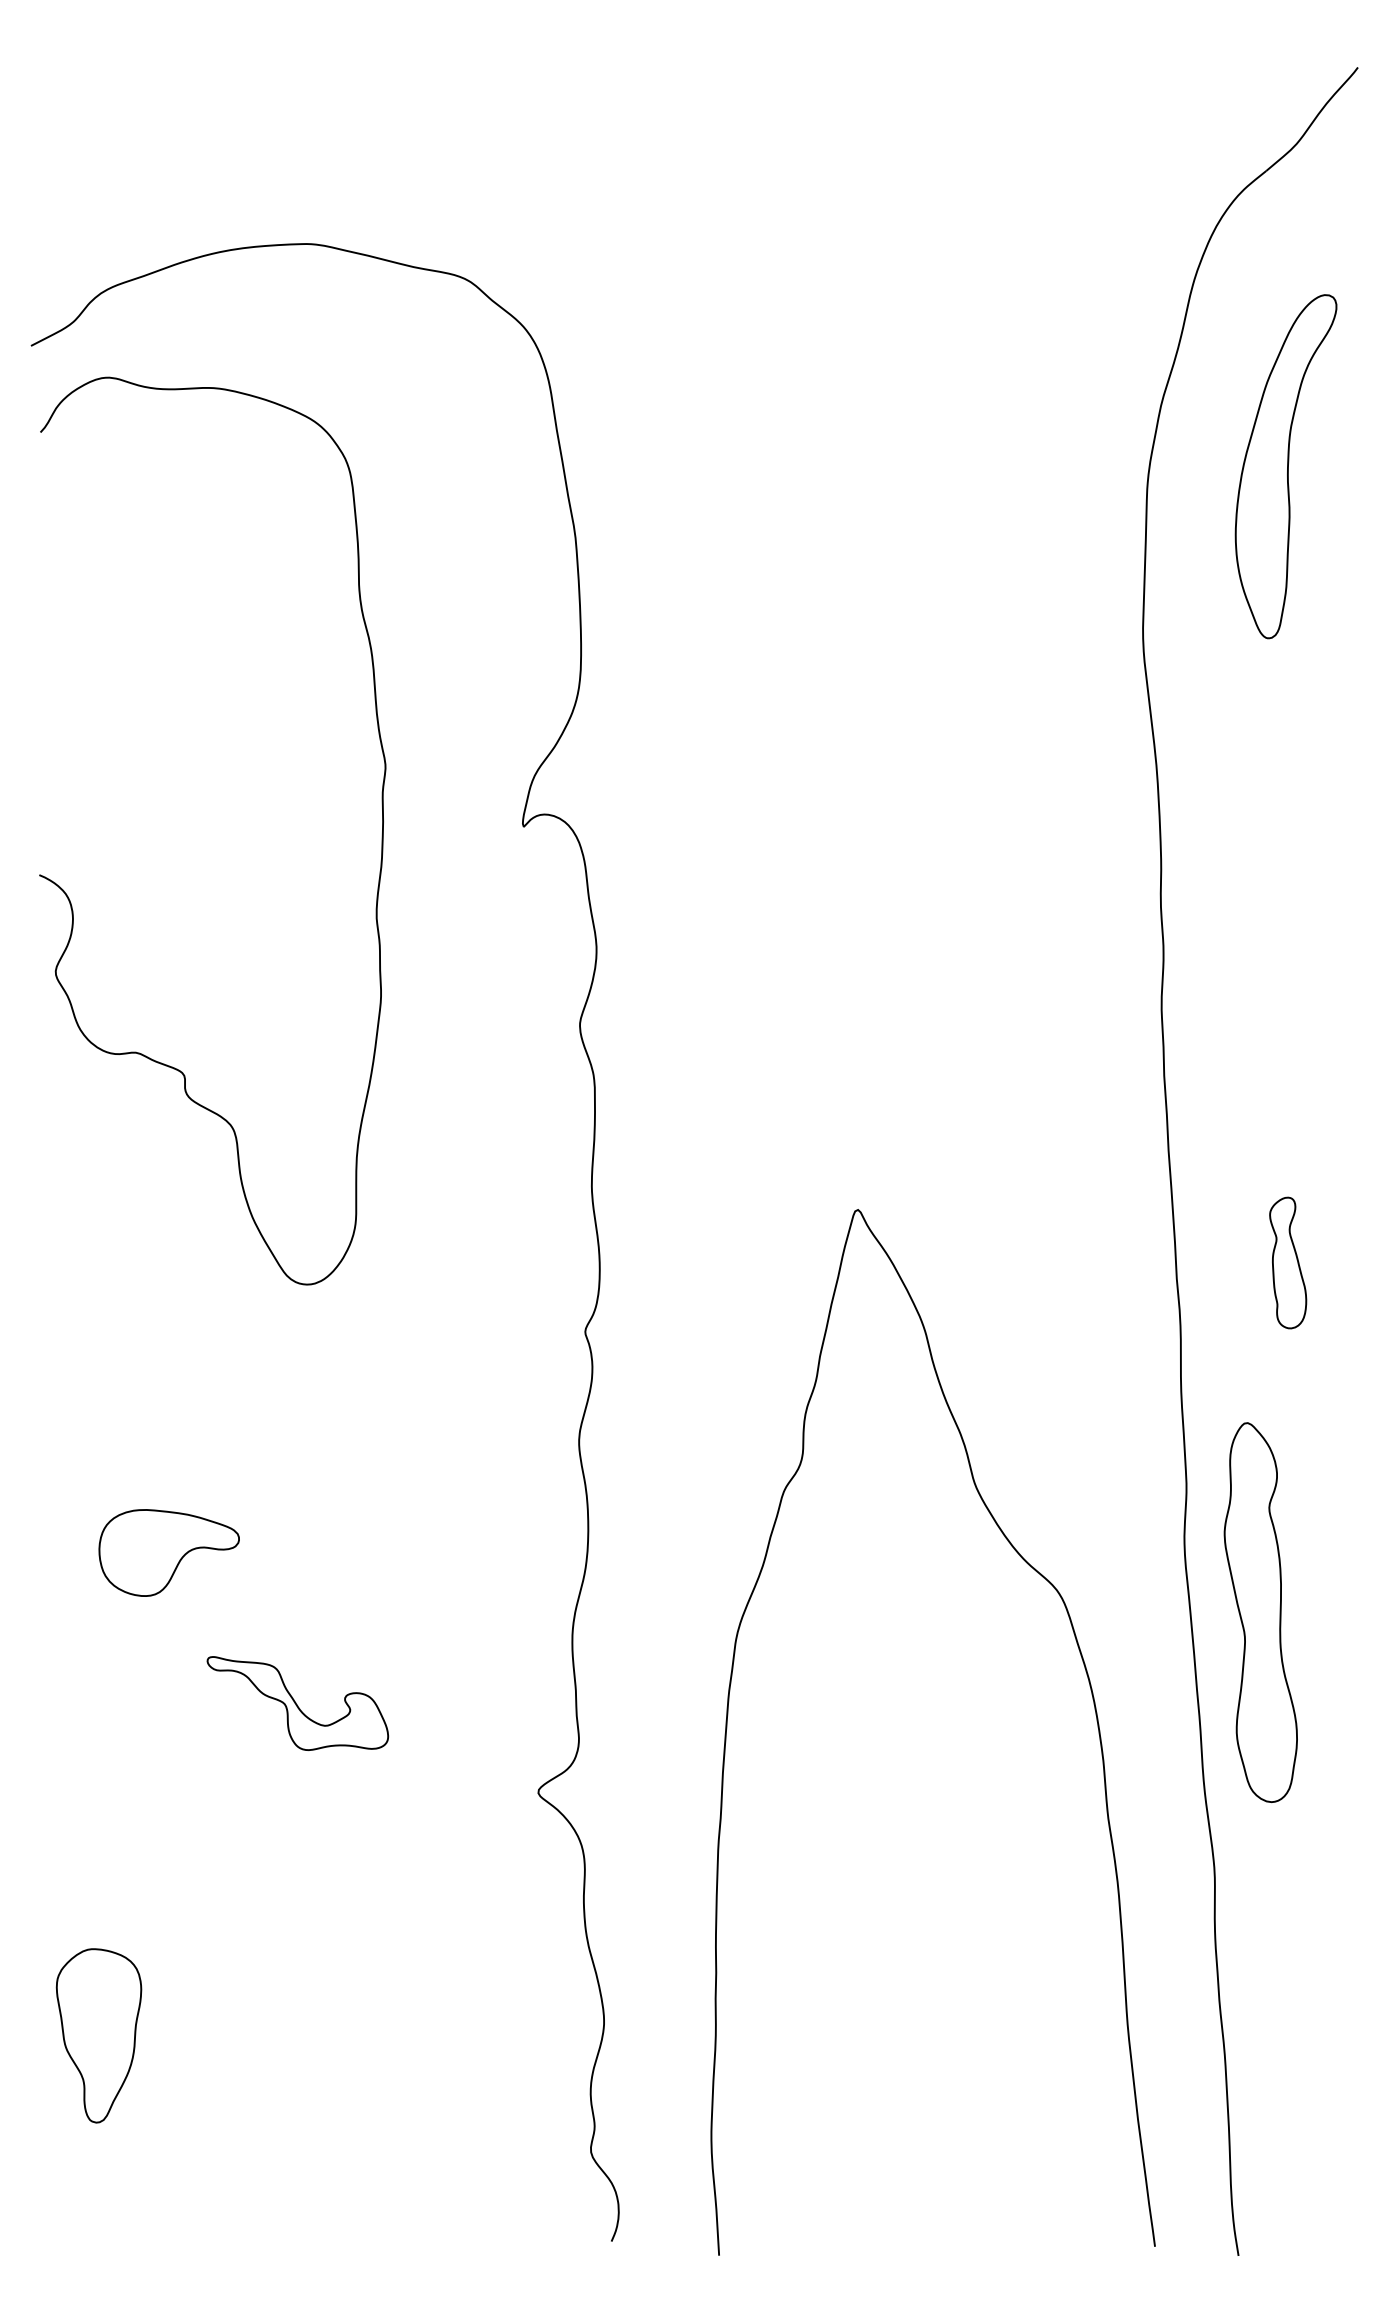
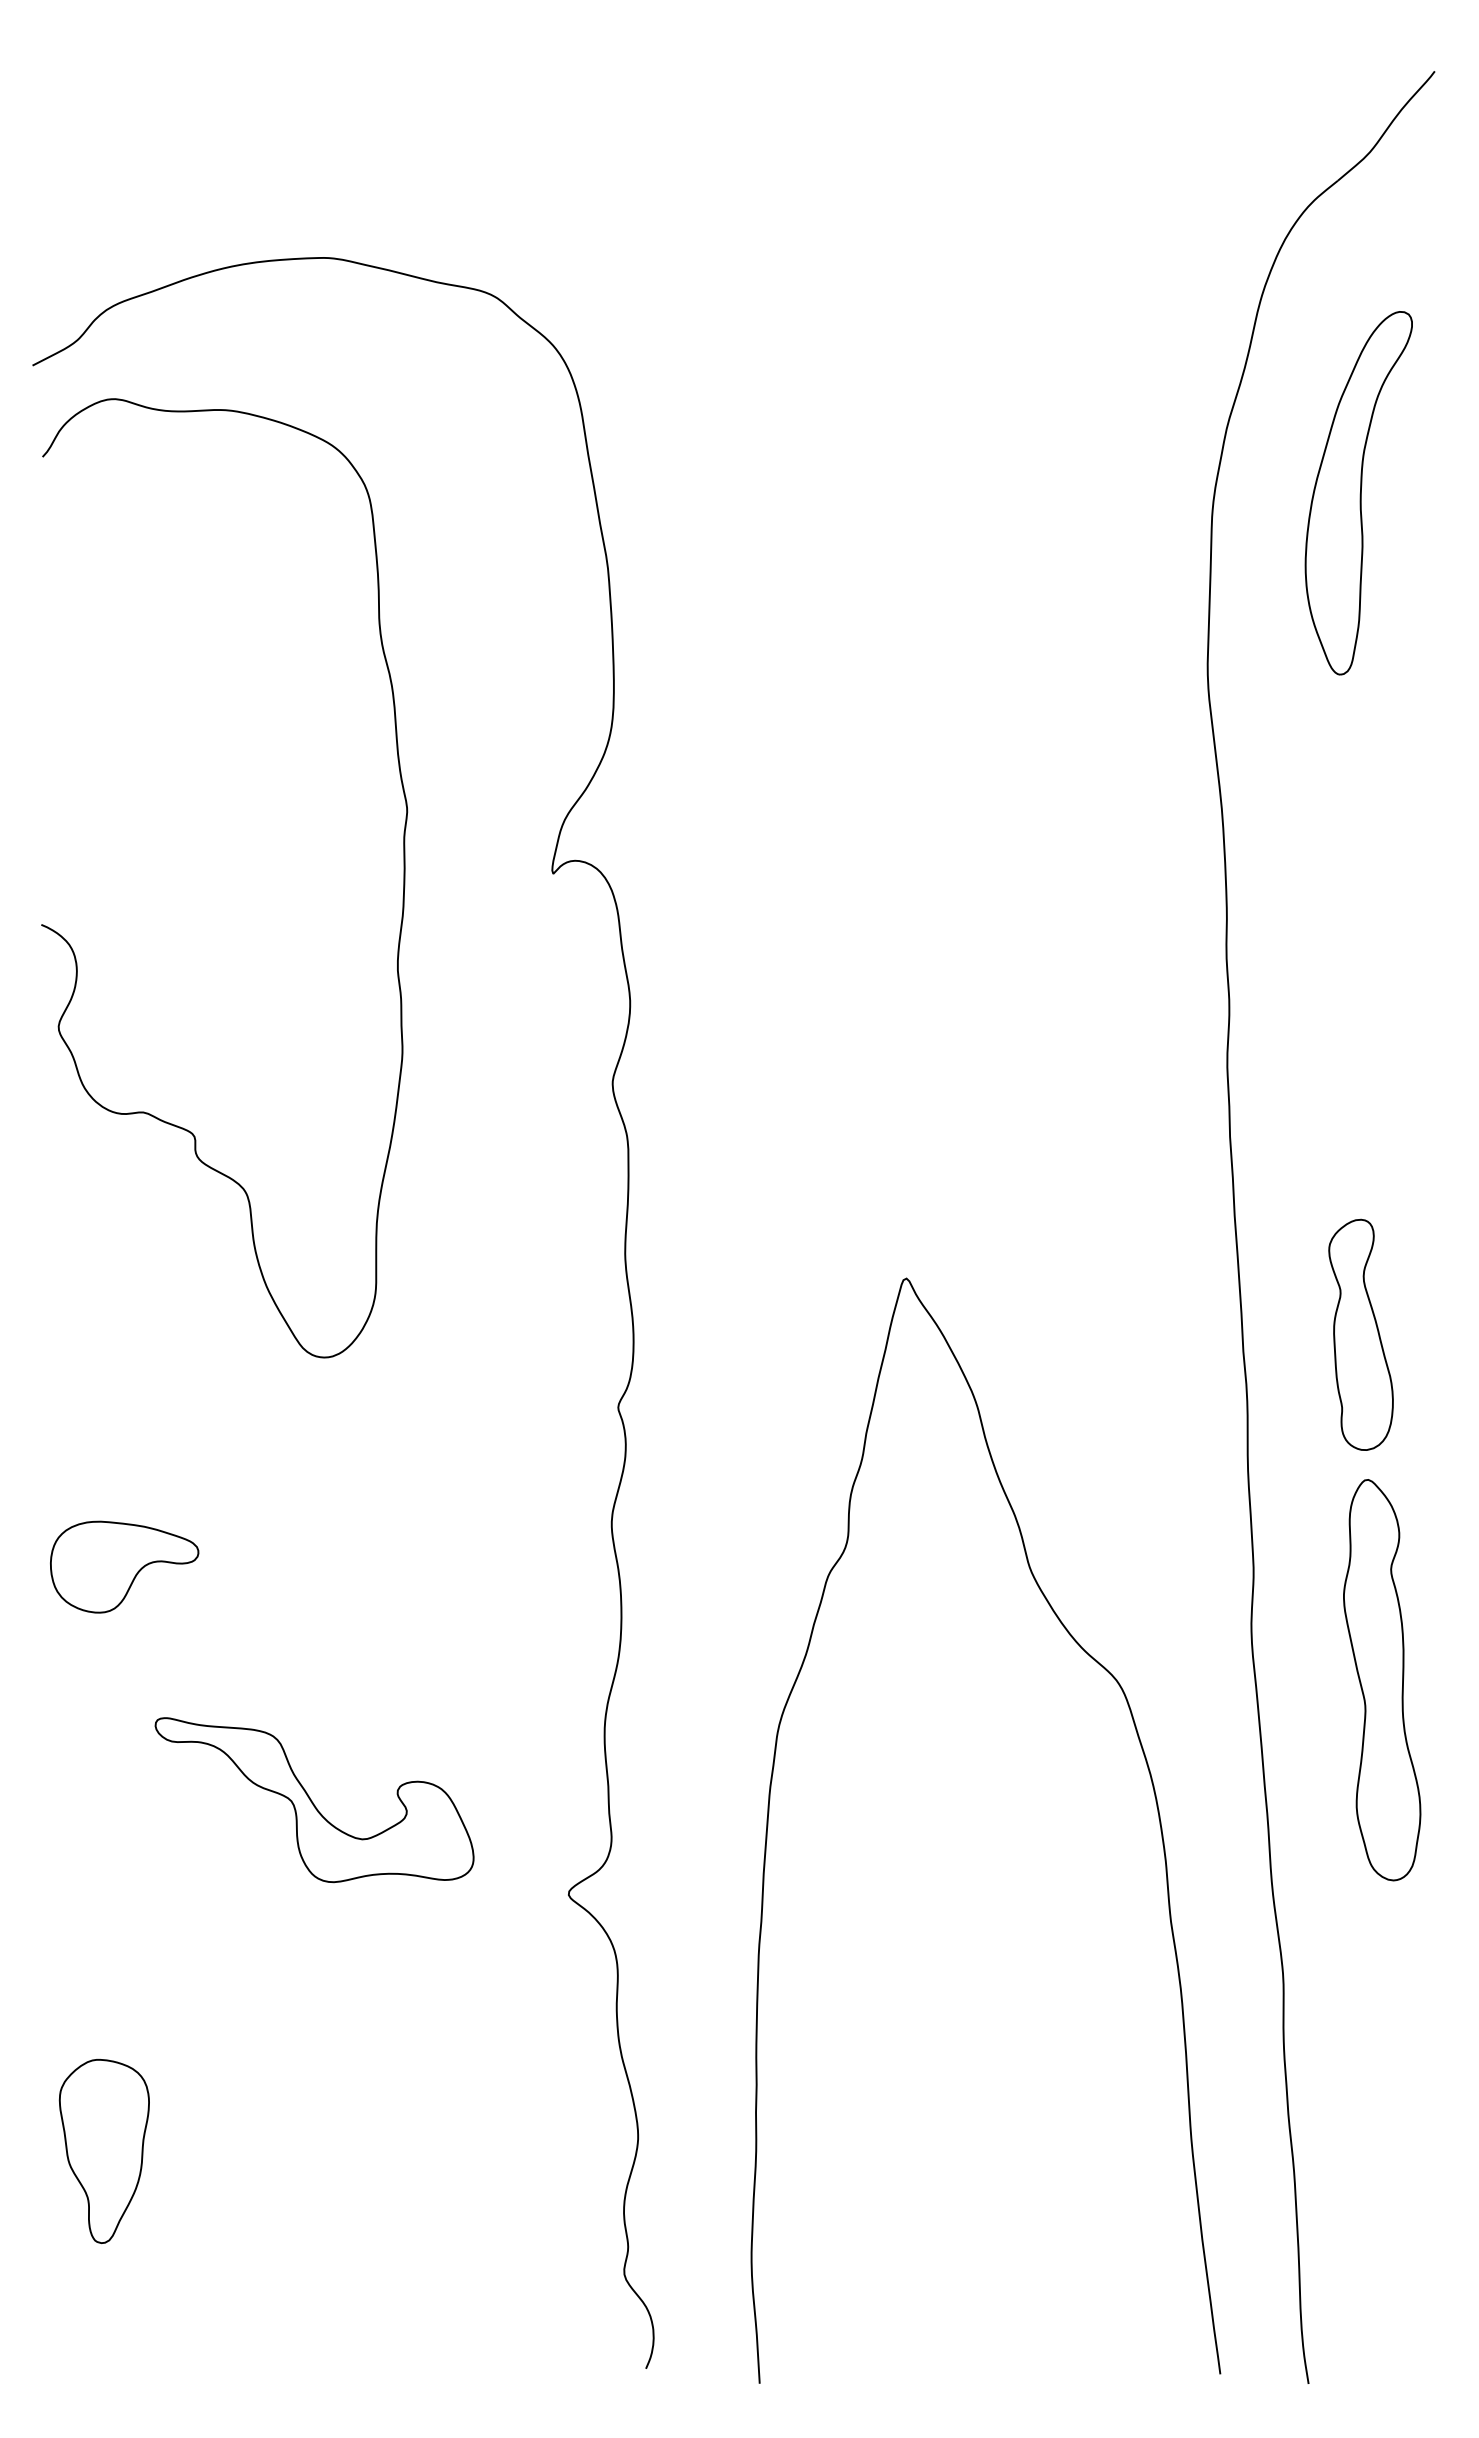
part: (1287, 1262) -> (1360, 1334), size x1.67
part: (169, 1552) -> (124, 1566), moved
part: (1261, 1612) -> (1382, 1680), moved
part: (297, 1703) -> (314, 1800), size x1.67

